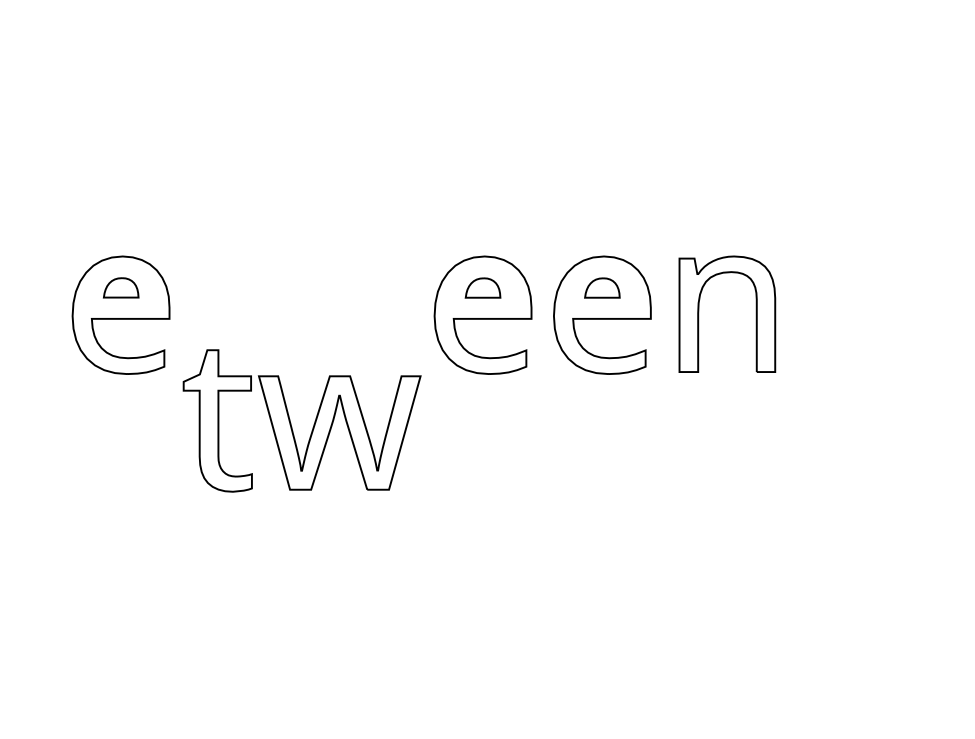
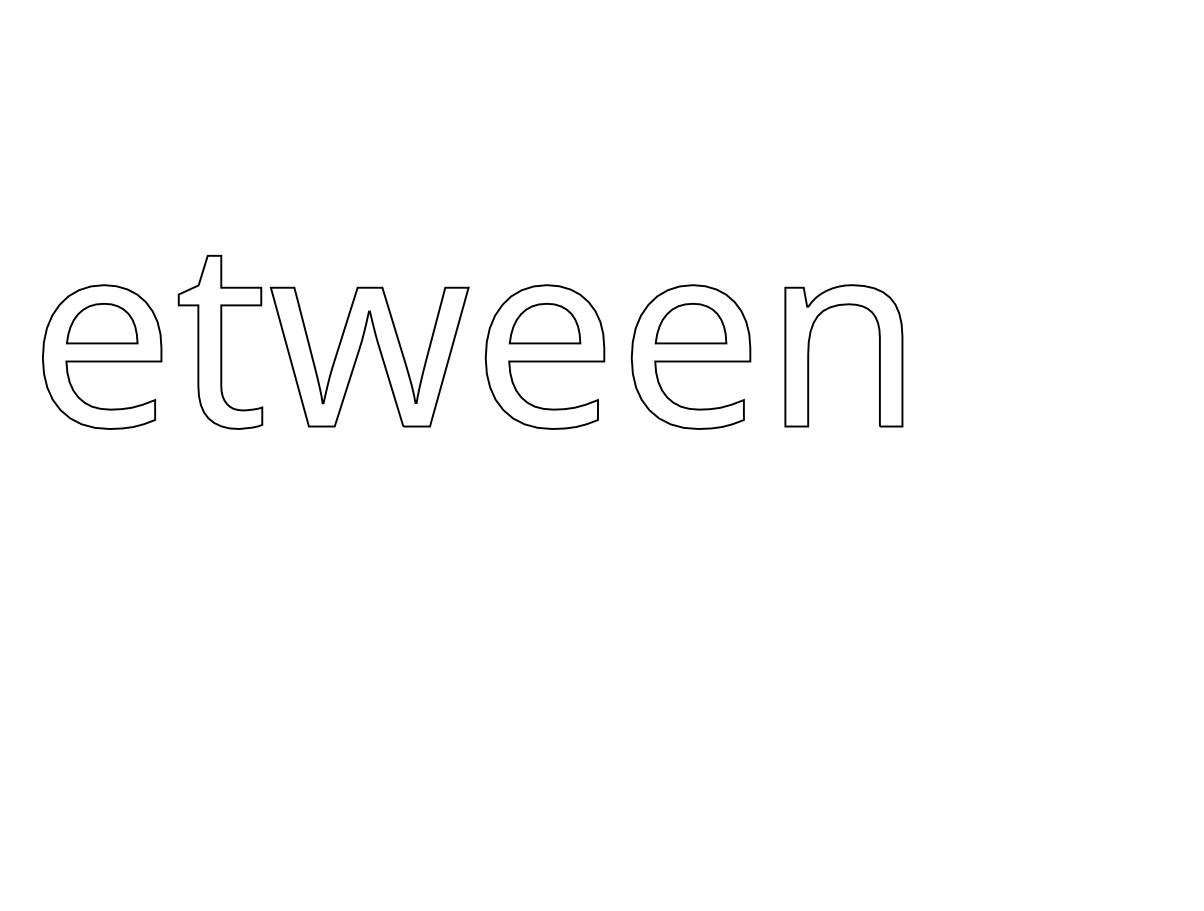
part: (121, 287) -> (102, 323), size x1.67
part: (482, 287) -> (544, 323), size x1.67
part: (601, 287) -> (690, 323), size x1.67
part: (291, 423) -> (310, 345), moved

